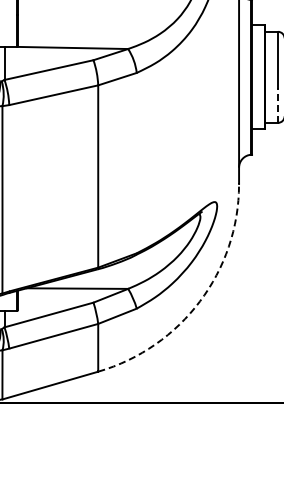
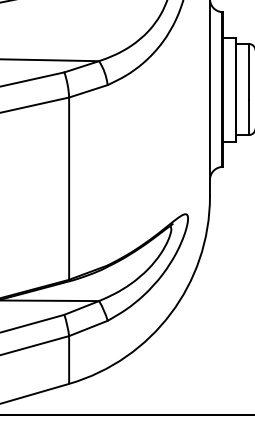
line: (278, 105) -> (249, 117), dashed -> solid
arc: (199, 301) -> (170, 313), dashed -> solid

